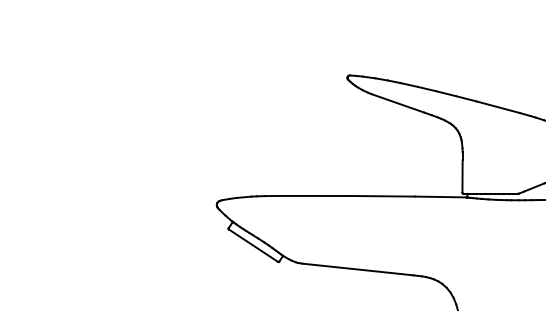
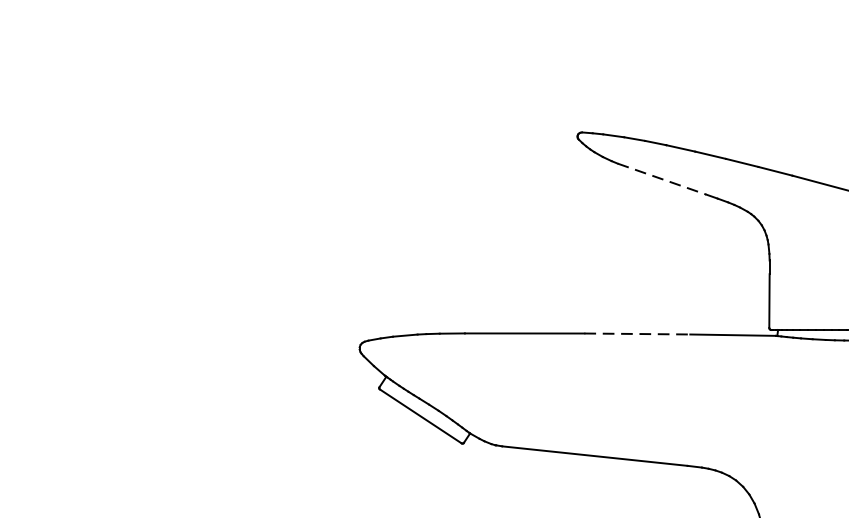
line: (398, 103) -> (662, 179), solid -> dashed
line: (383, 196) -> (637, 334), solid -> dashed

